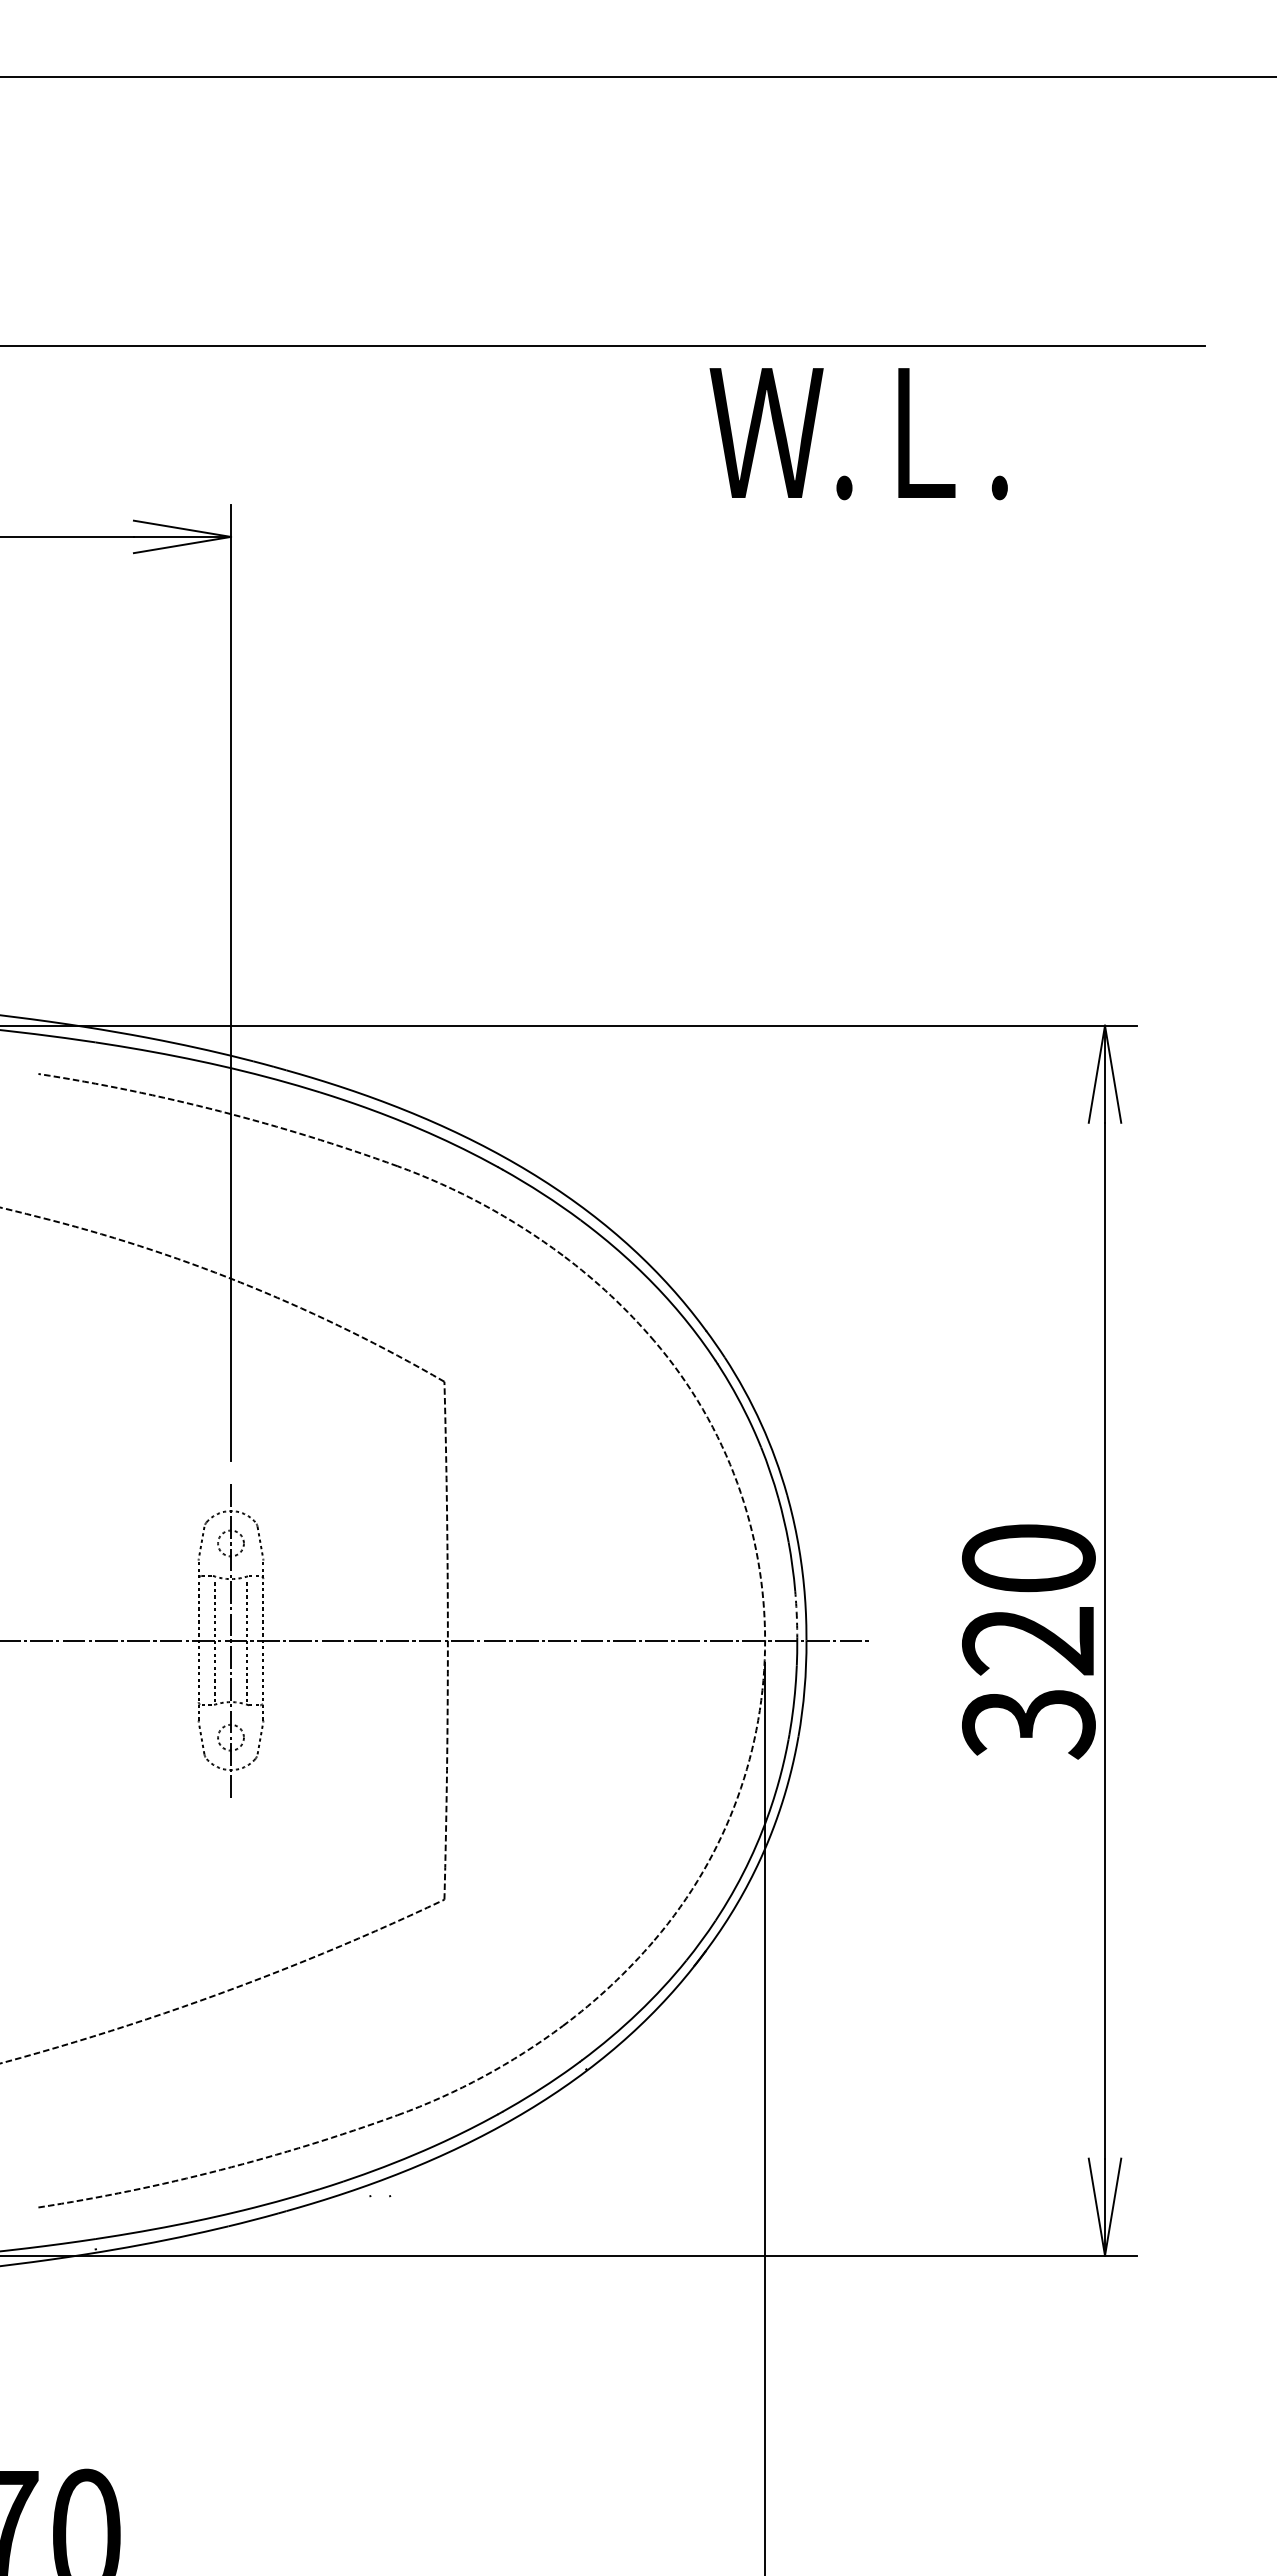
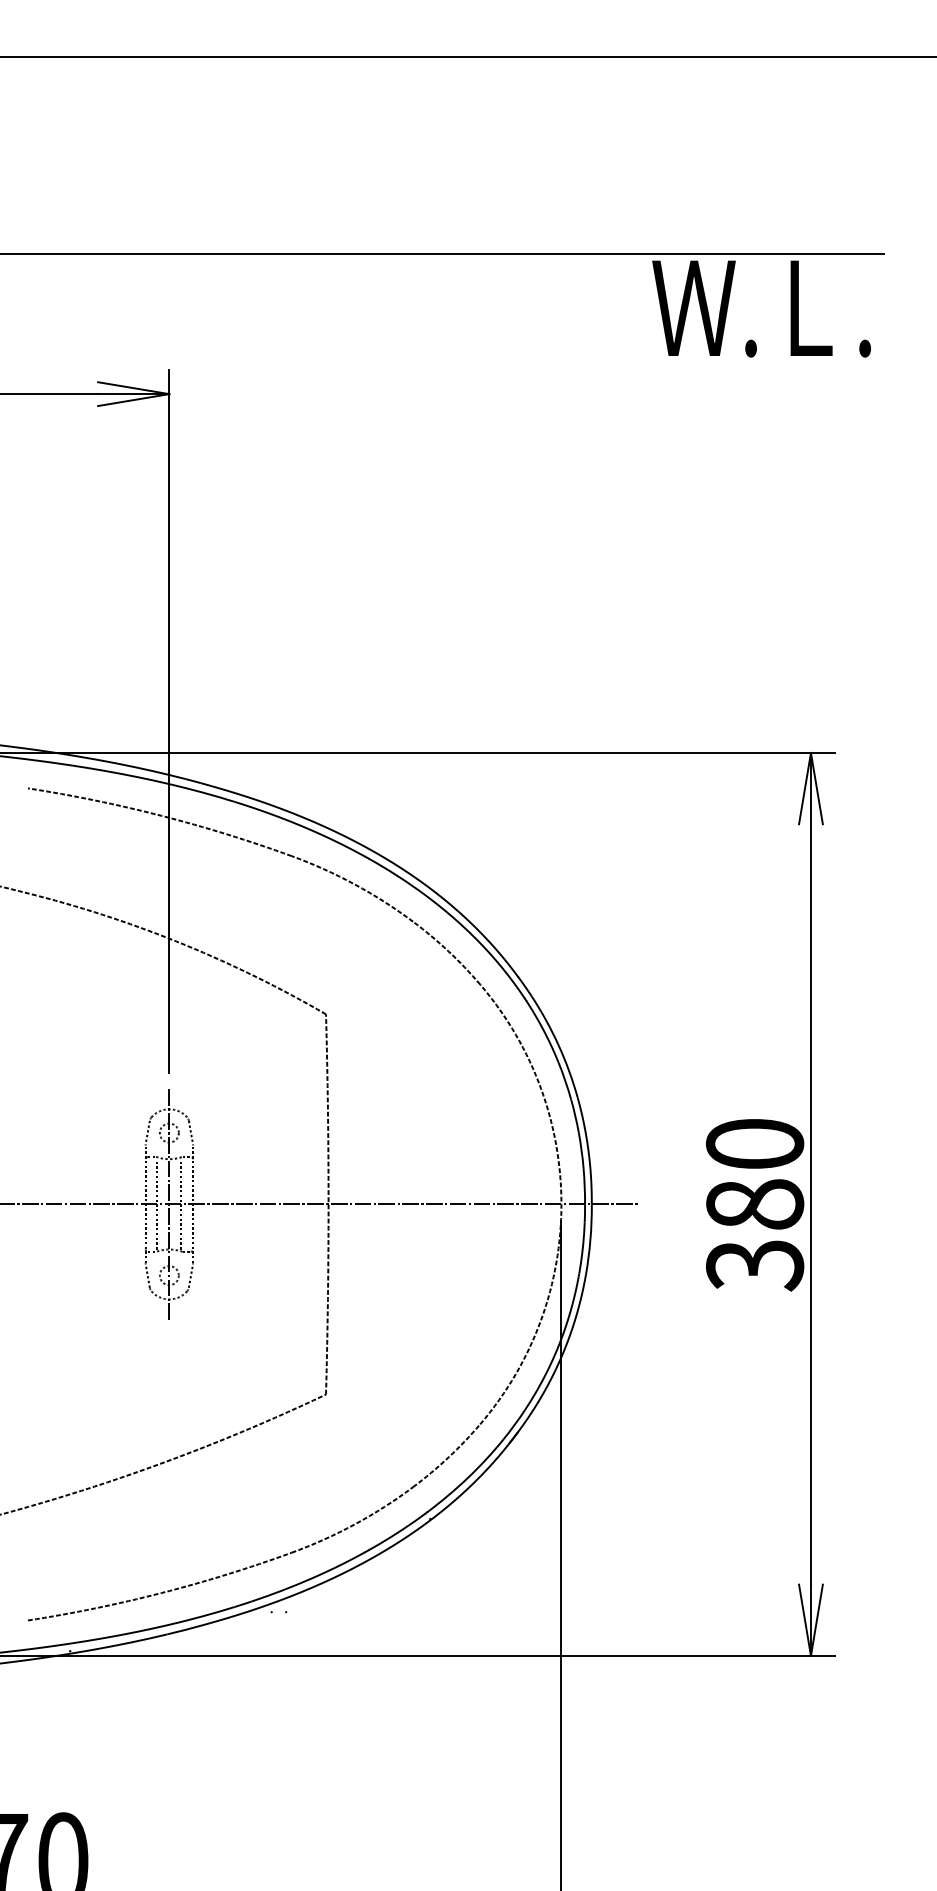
text: (858, 434) -> (761, 309), moved
arc: (796, 1615) -> (584, 1185), dashed -> solid
text: (1028, 1640) -> (754, 1204), 320 -> 380

